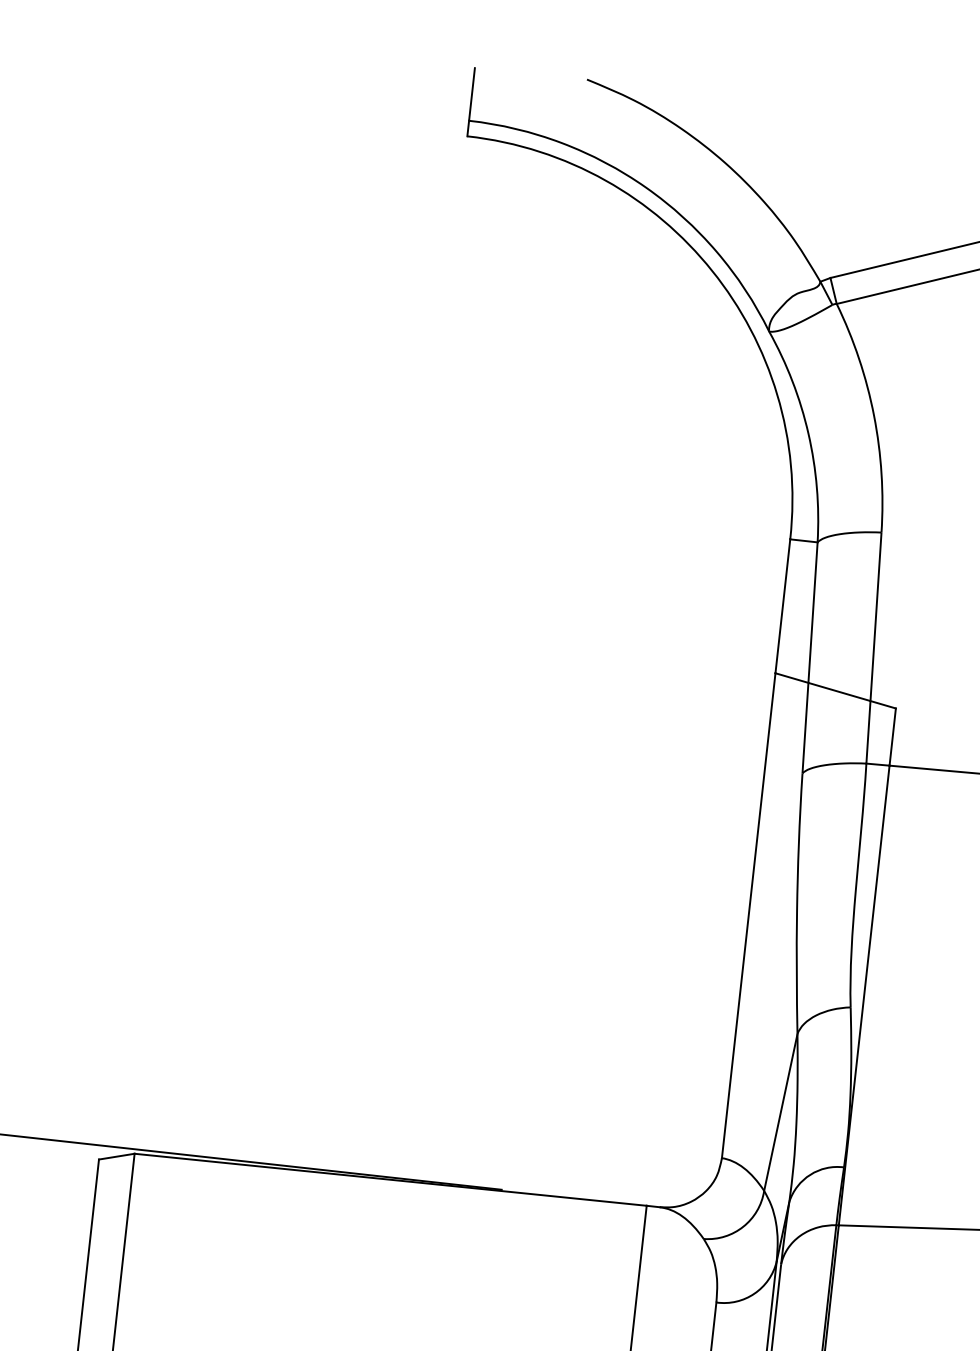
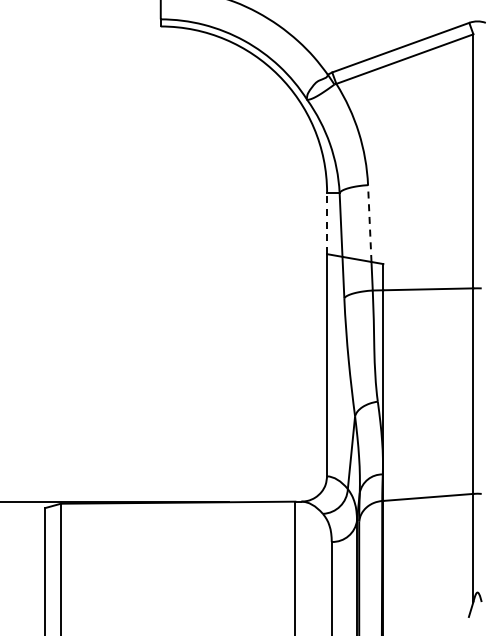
line: (783, 606) -> (327, 223), solid -> dashed
line: (875, 614) -> (369, 222), solid -> dashed

